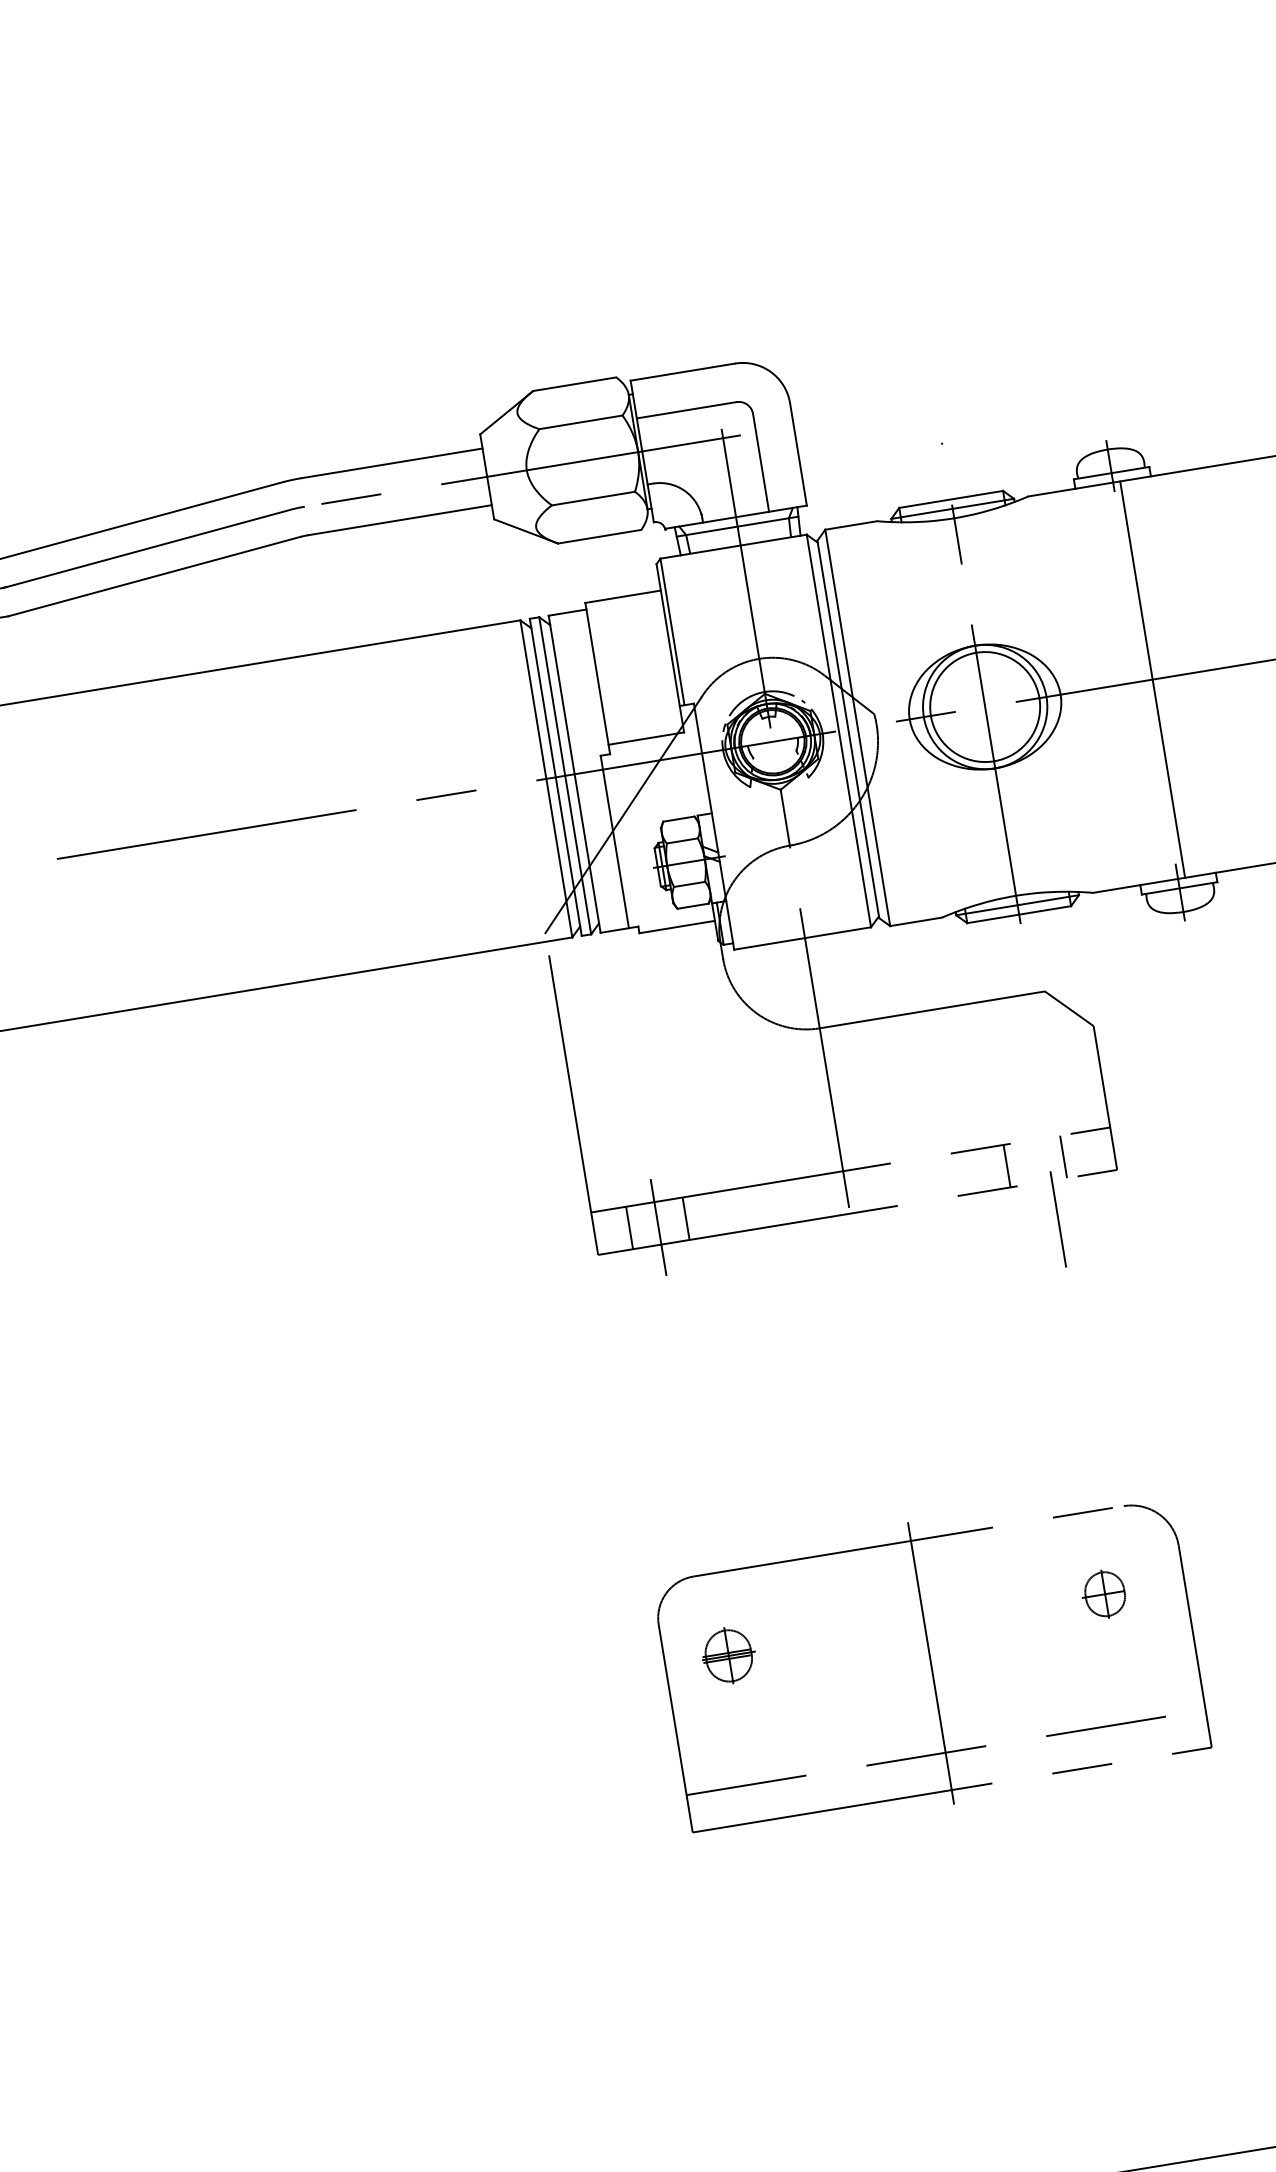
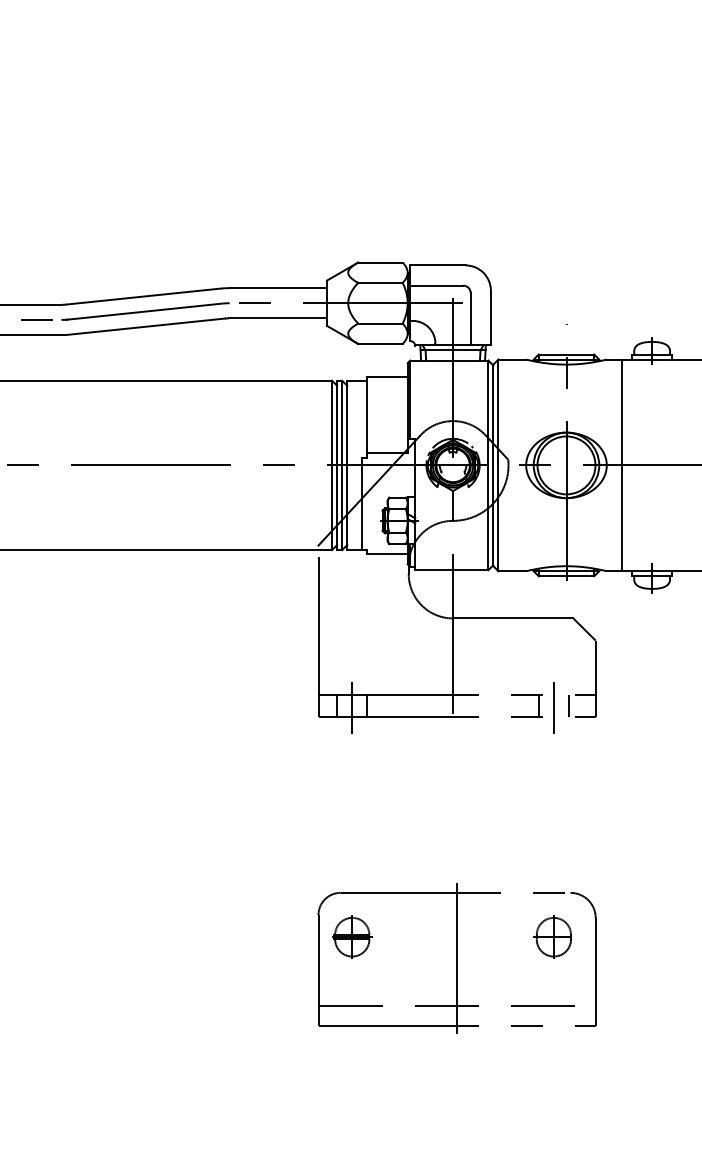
line: (1151, 679) -> (621, 465), moved
line: (1057, 1218) -> (553, 707), moved
part: (1103, 1593) -> (552, 936), size x1.67
part: (728, 1654) -> (352, 936), size x1.43

